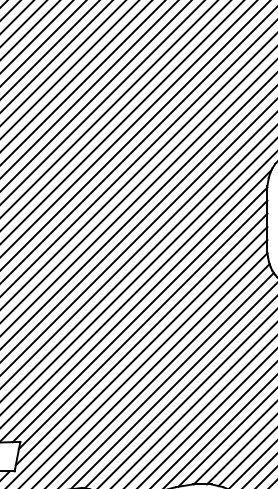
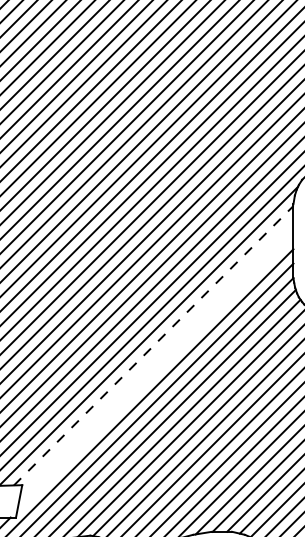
line: (140, 314) -> (154, 345), solid -> dashed
line: (142, 324) -> (156, 356), removed
line: (141, 339) -> (155, 372), removed

